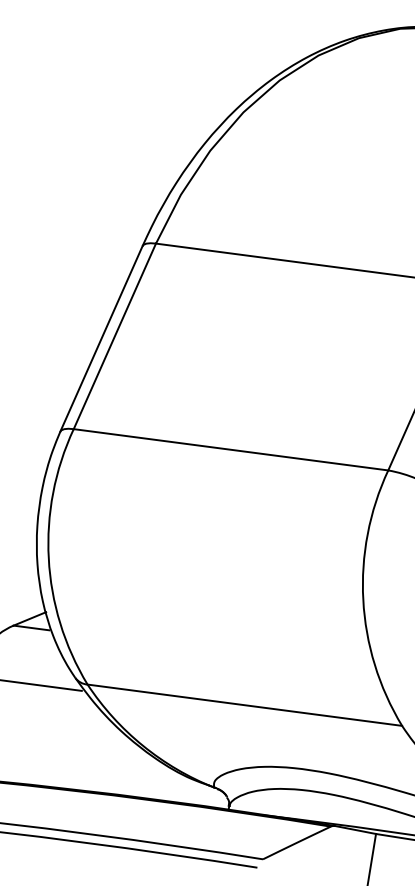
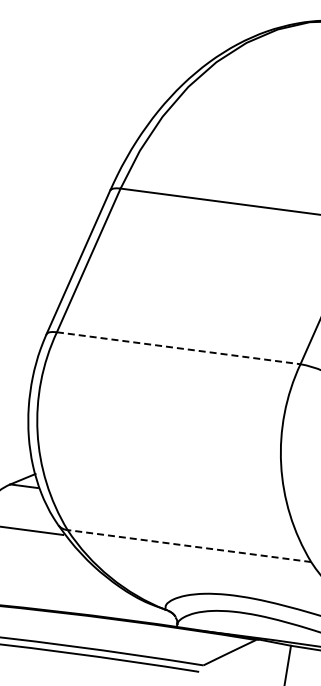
line: (230, 450) -> (178, 348), solid -> dashed
line: (244, 705) -> (189, 546), solid -> dashed

